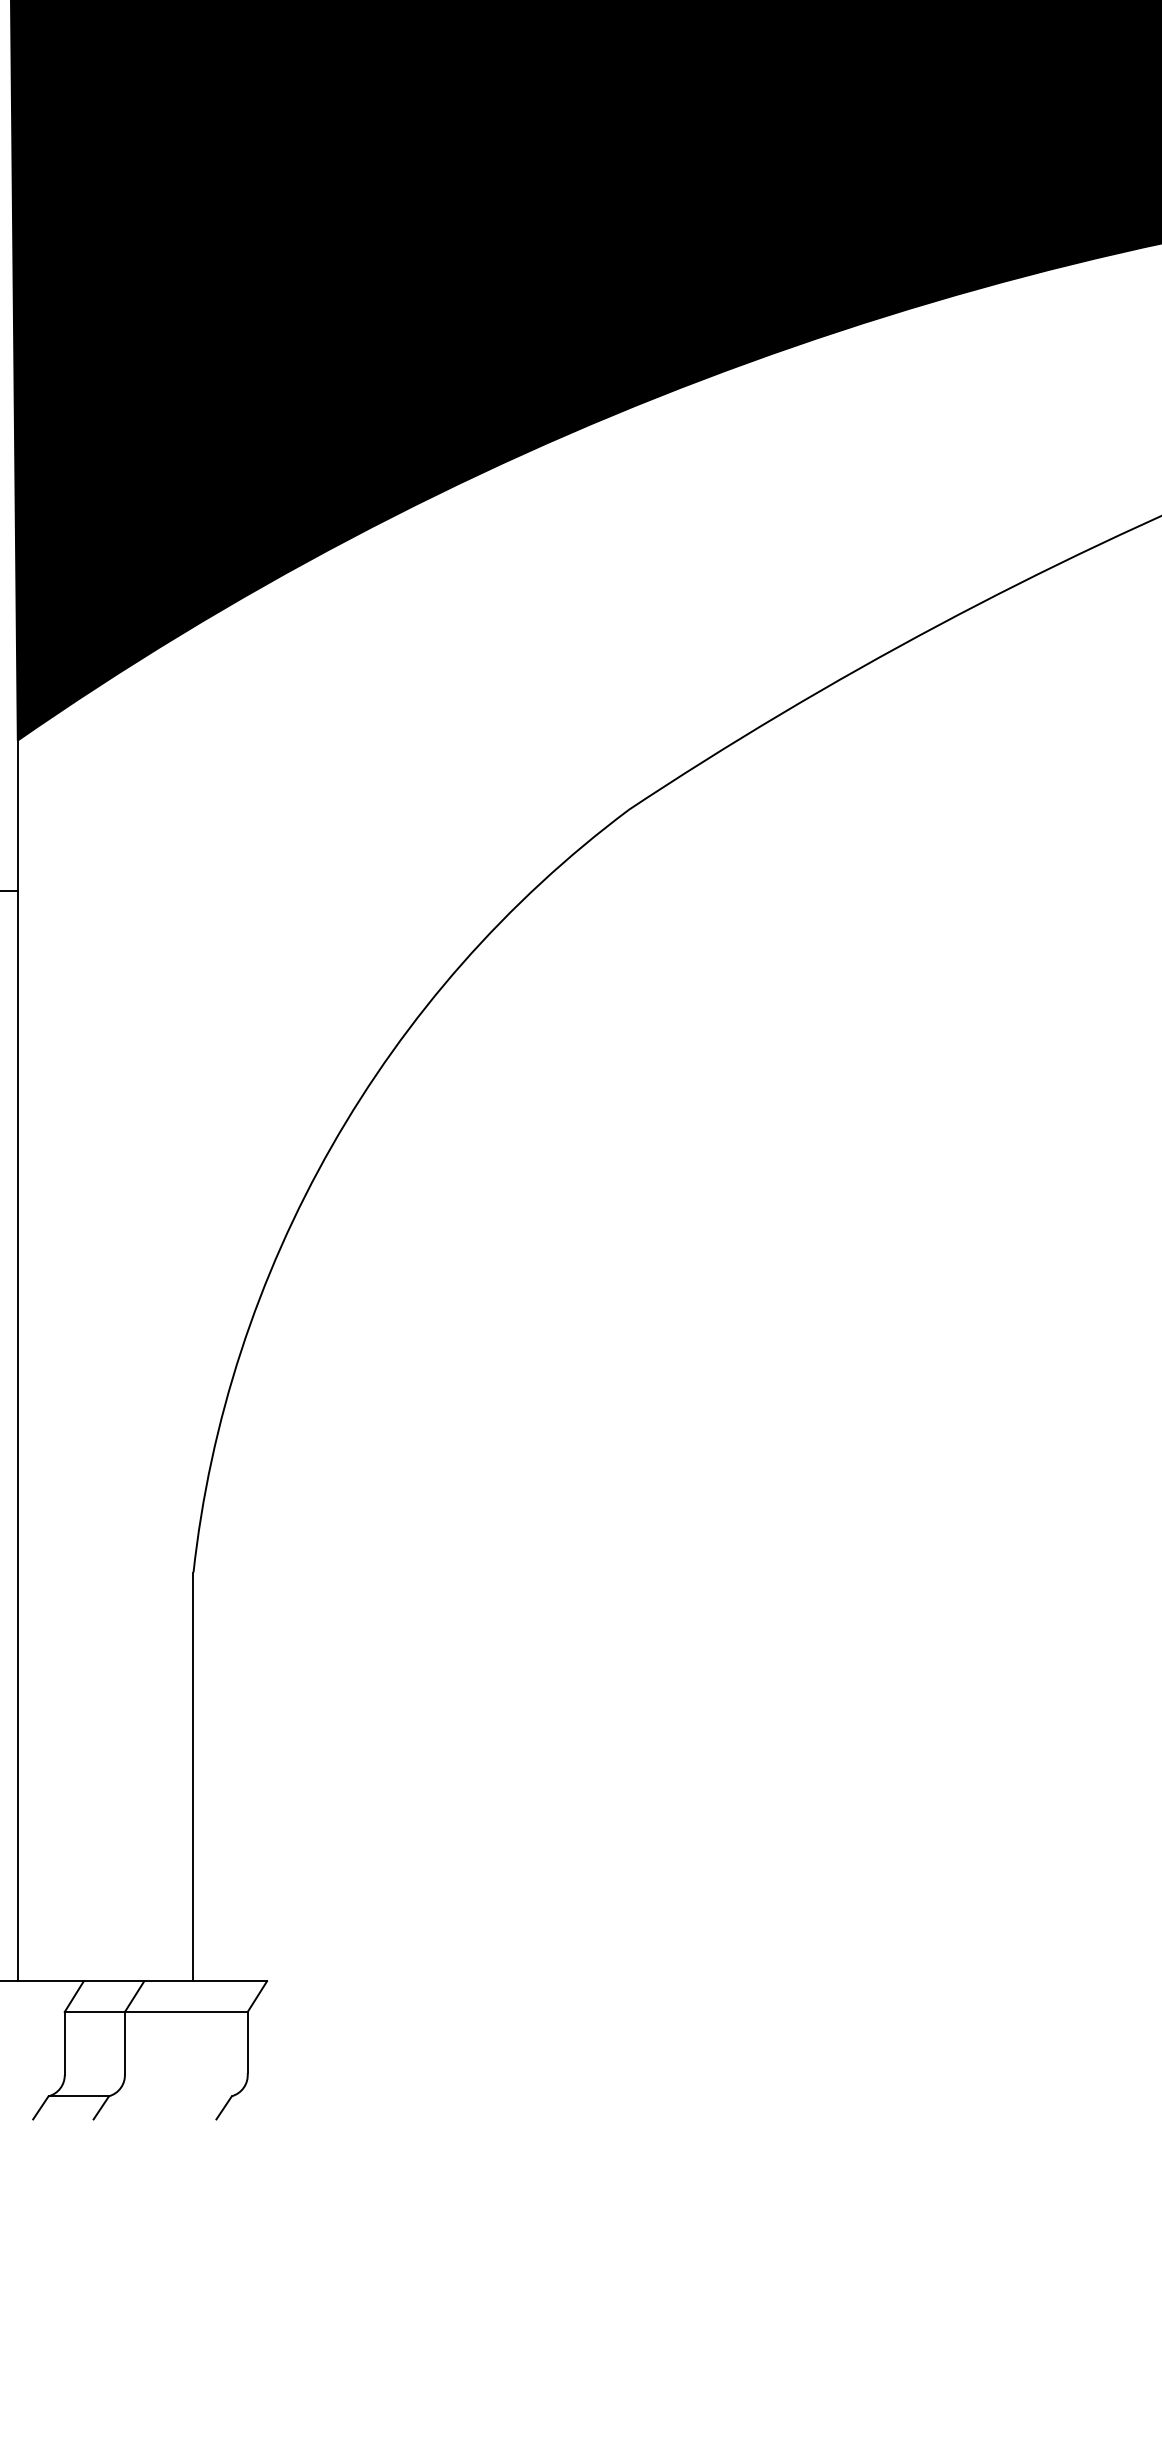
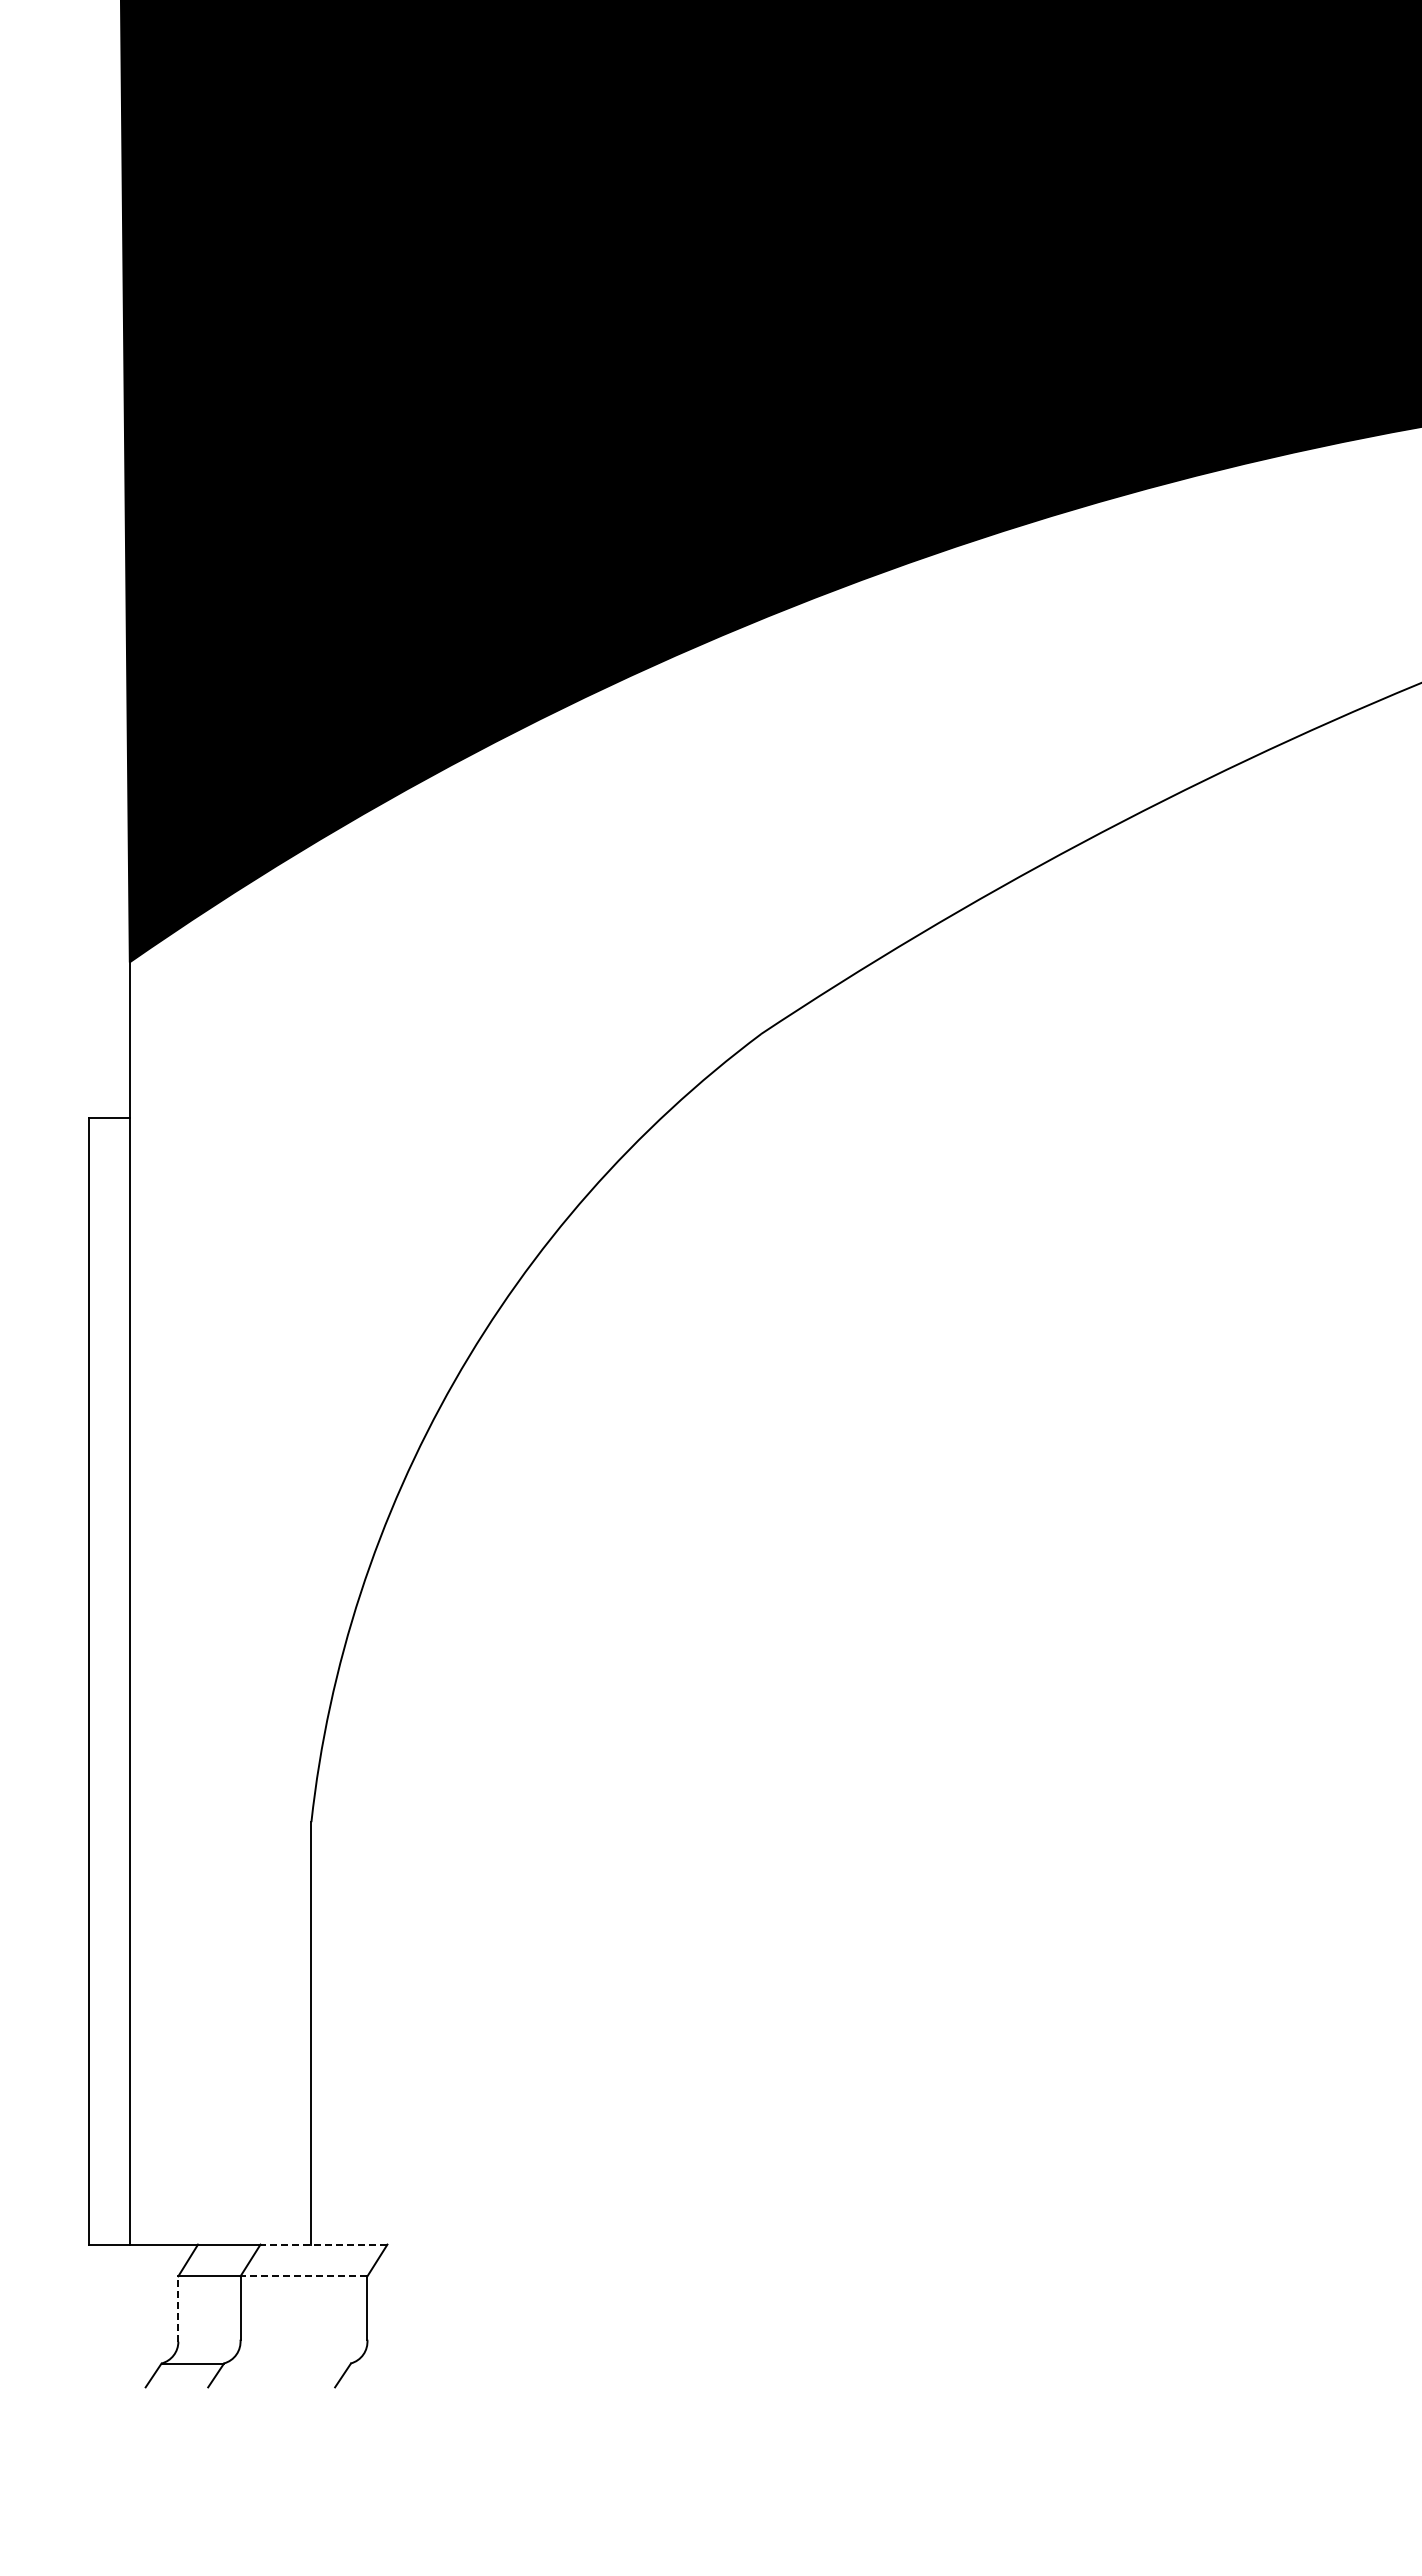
line: (205, 1981) -> (323, 2244), solid -> dashed
line: (185, 2012) -> (303, 2276), solid -> dashed
line: (64, 2044) -> (178, 2309), solid -> dashed

